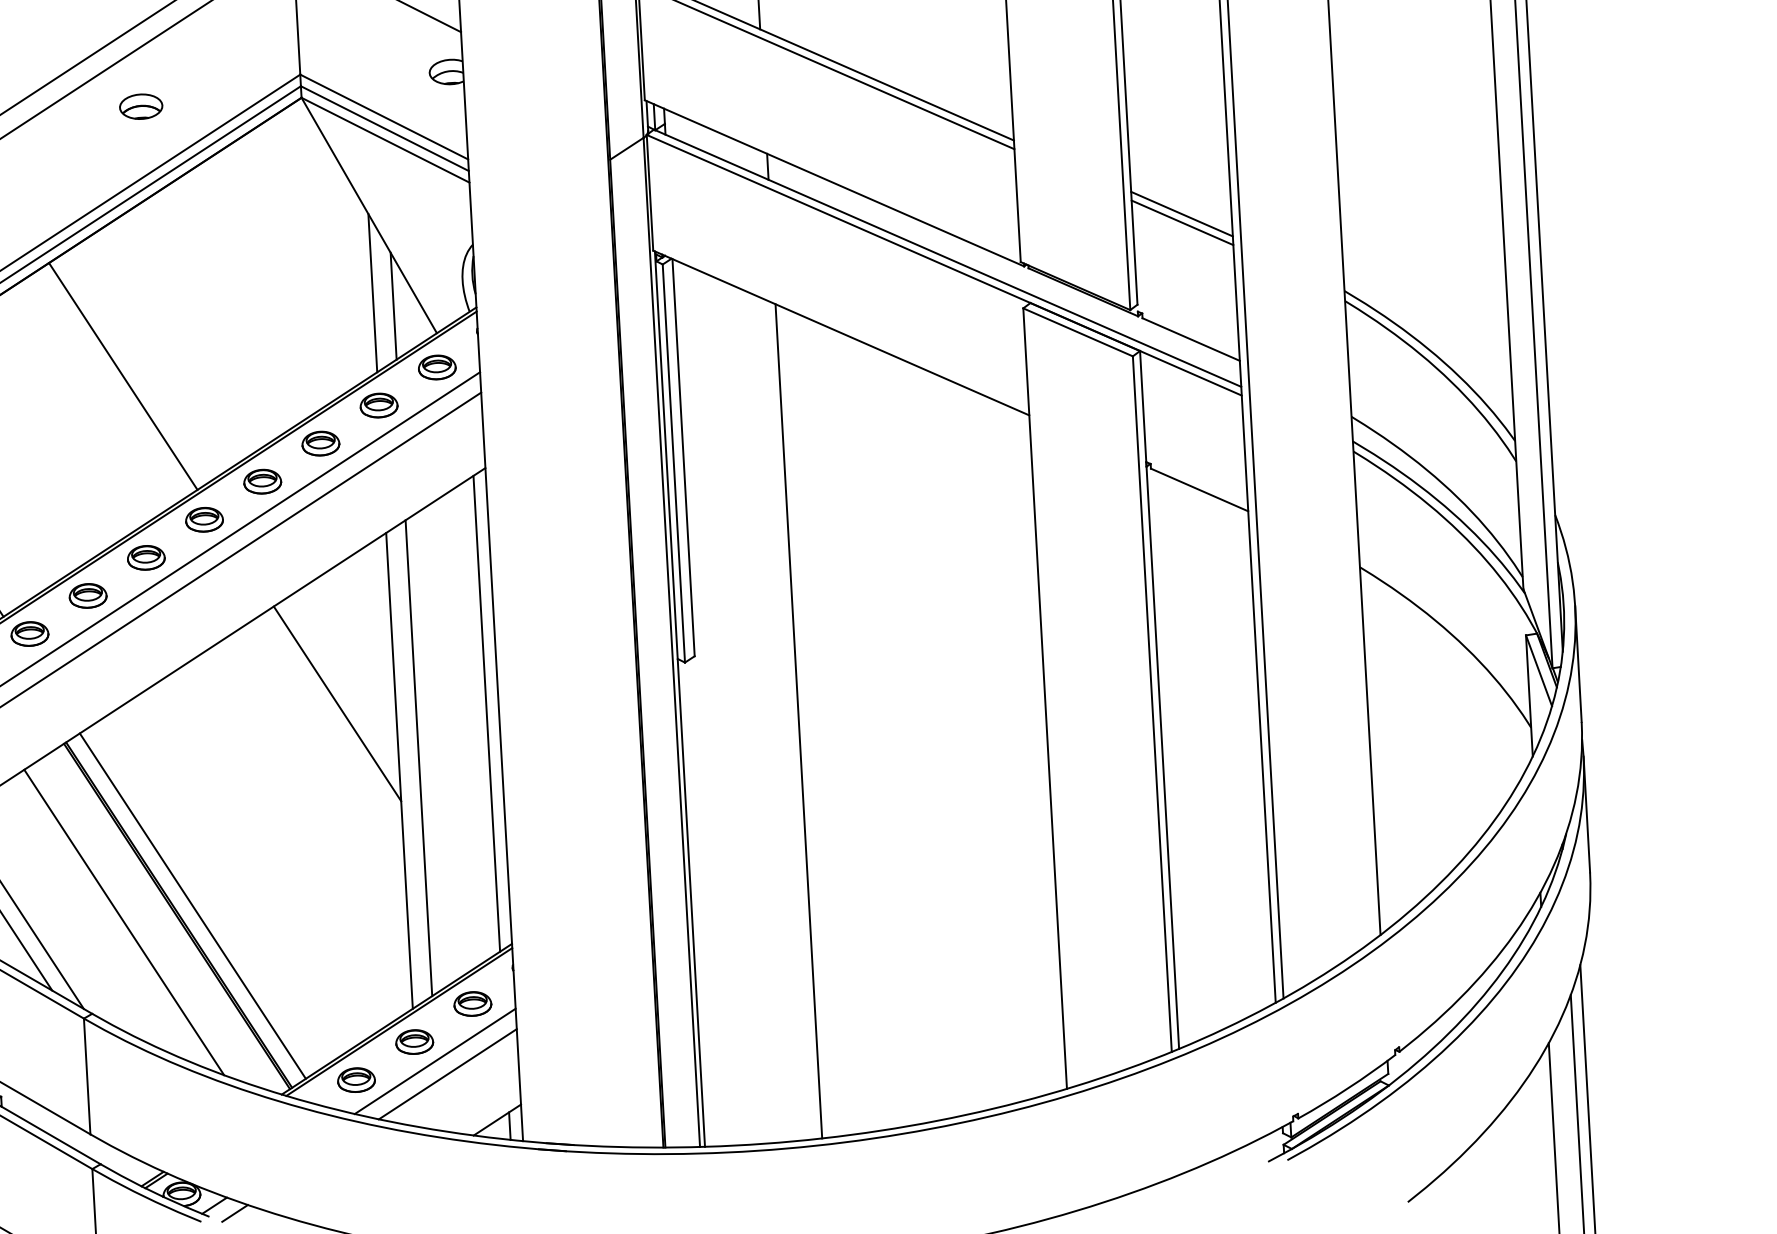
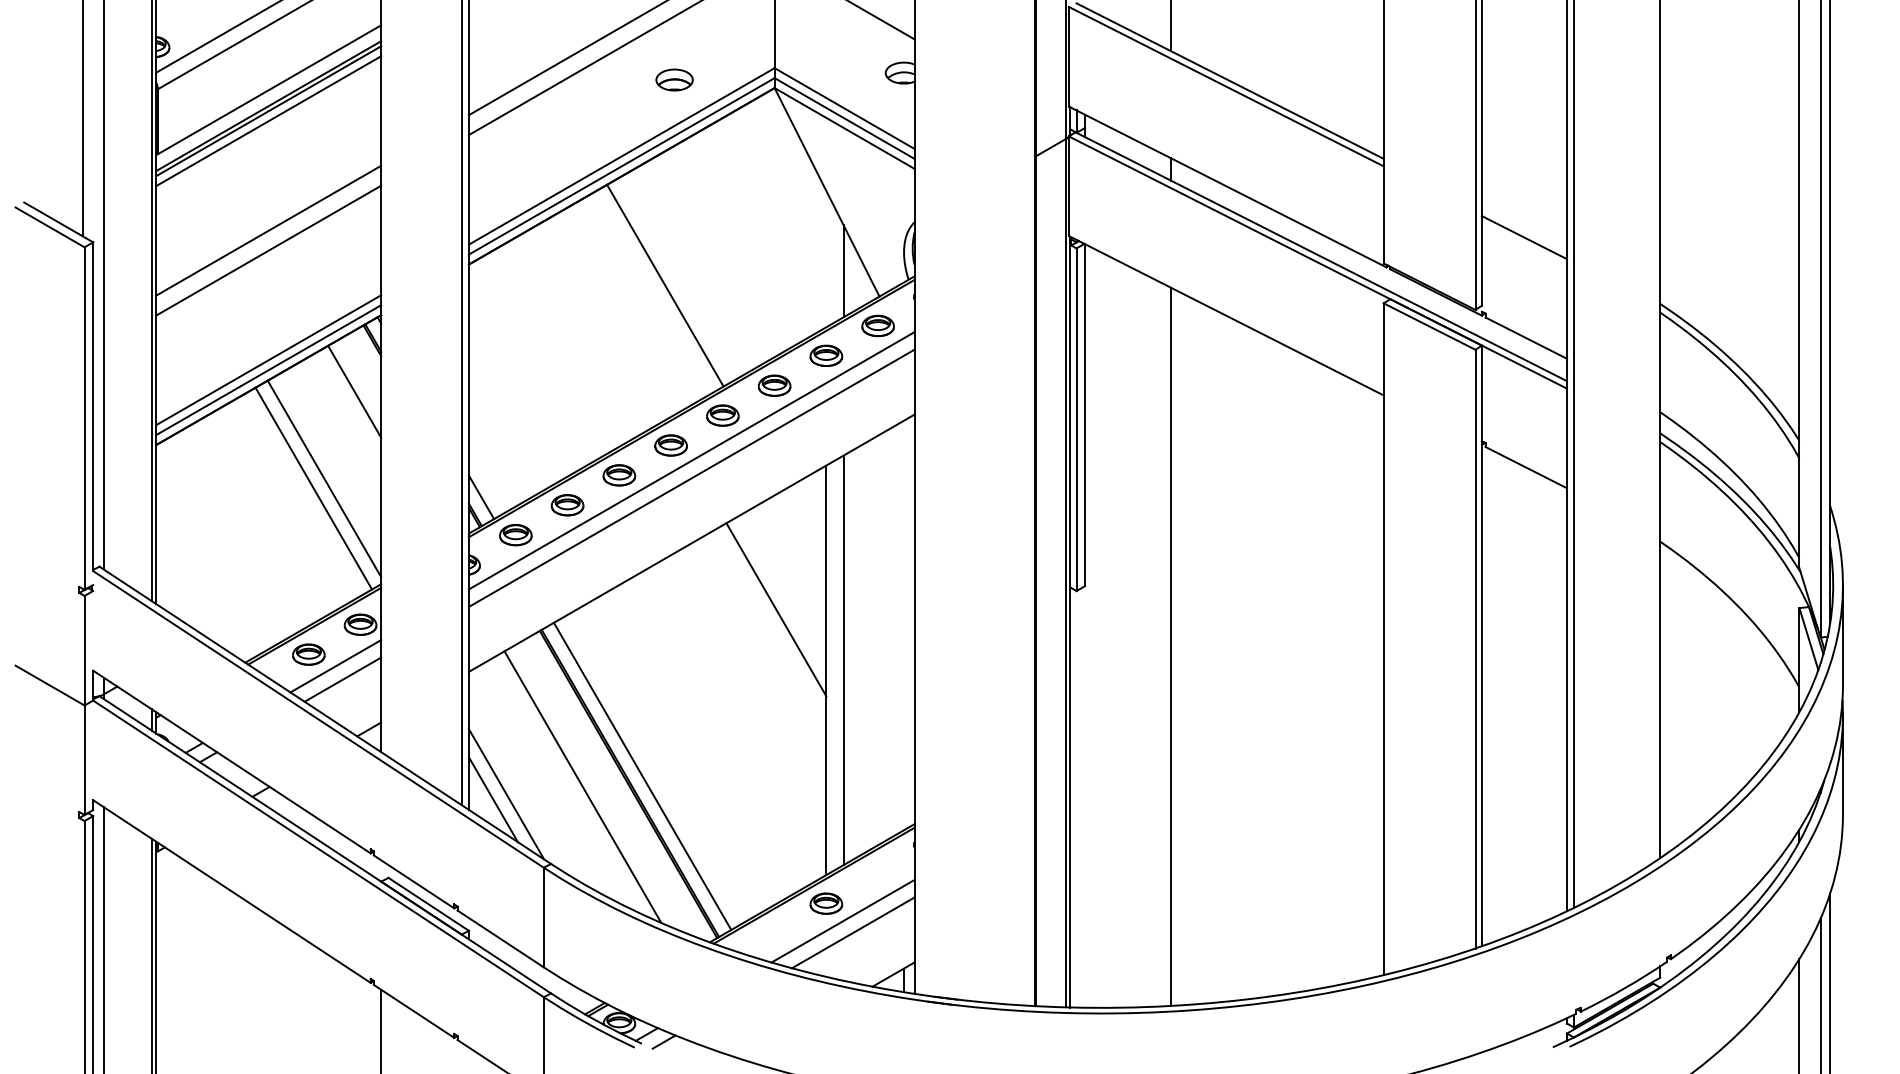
part: (141, 106) -> (674, 79), moved
line: (1182, 213) -> (1524, 229), removed
line: (372, 293) -> (826, 259), removed
line: (123, 376) -> (665, 285), moved
line: (487, 713) -> (904, 625), removed
part: (472, 1003) -> (877, 873), removed
part: (356, 1080) -> (774, 933), removed

